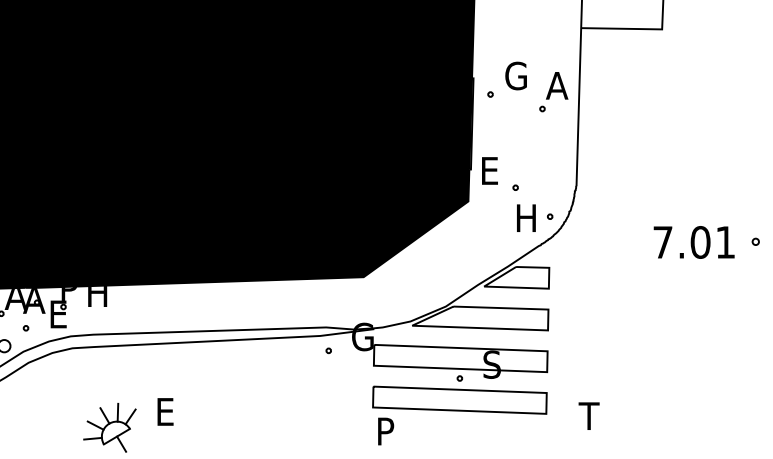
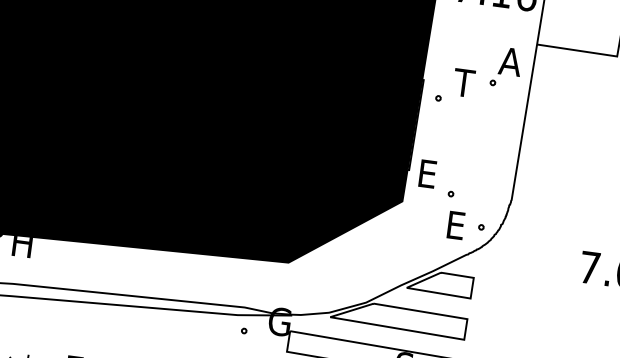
text: (514, 75) -> (464, 82), G -> T
part: (553, 92) -> (506, 68), moved
text: (527, 217) -> (458, 225), H -> E

